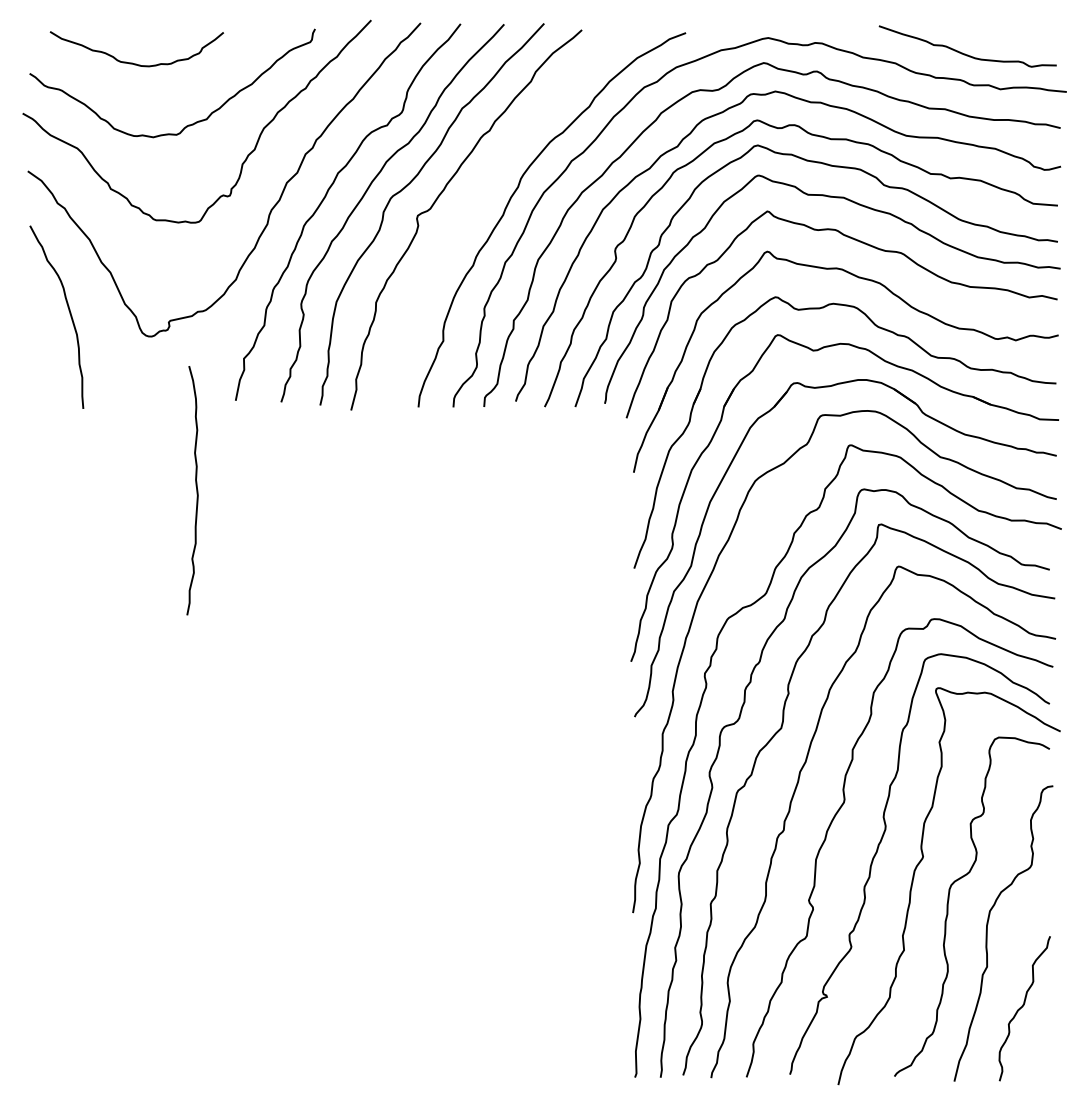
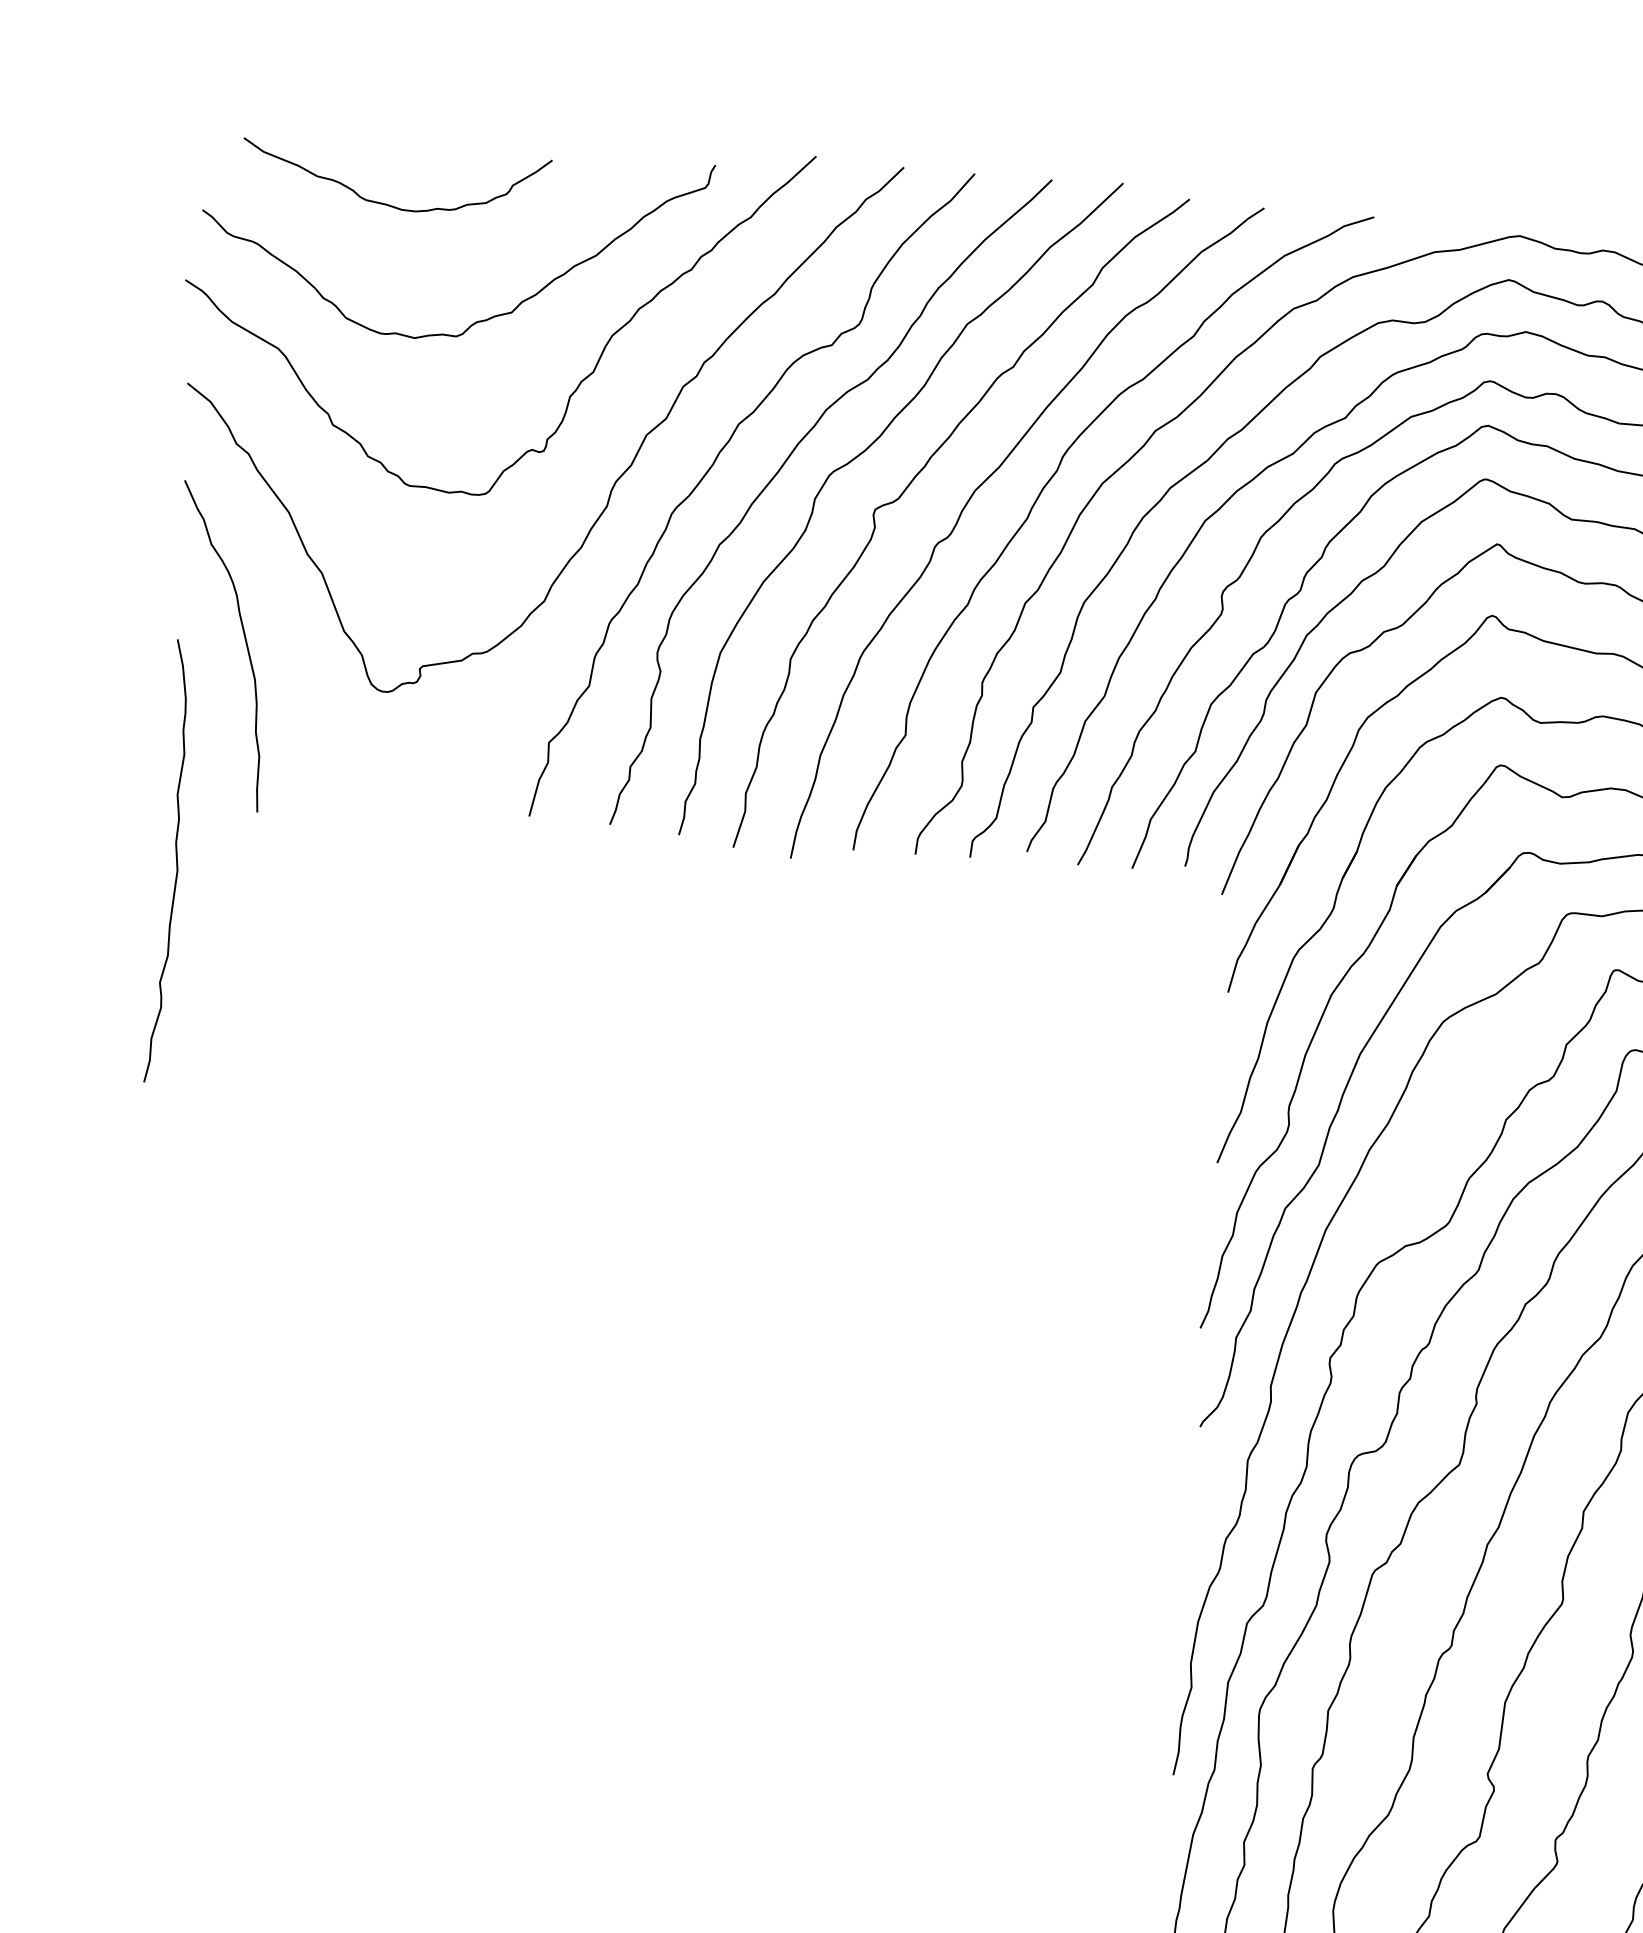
curve: (475, 200) -> (979, 489), added
curve: (196, 490) -> (175, 861), moved

